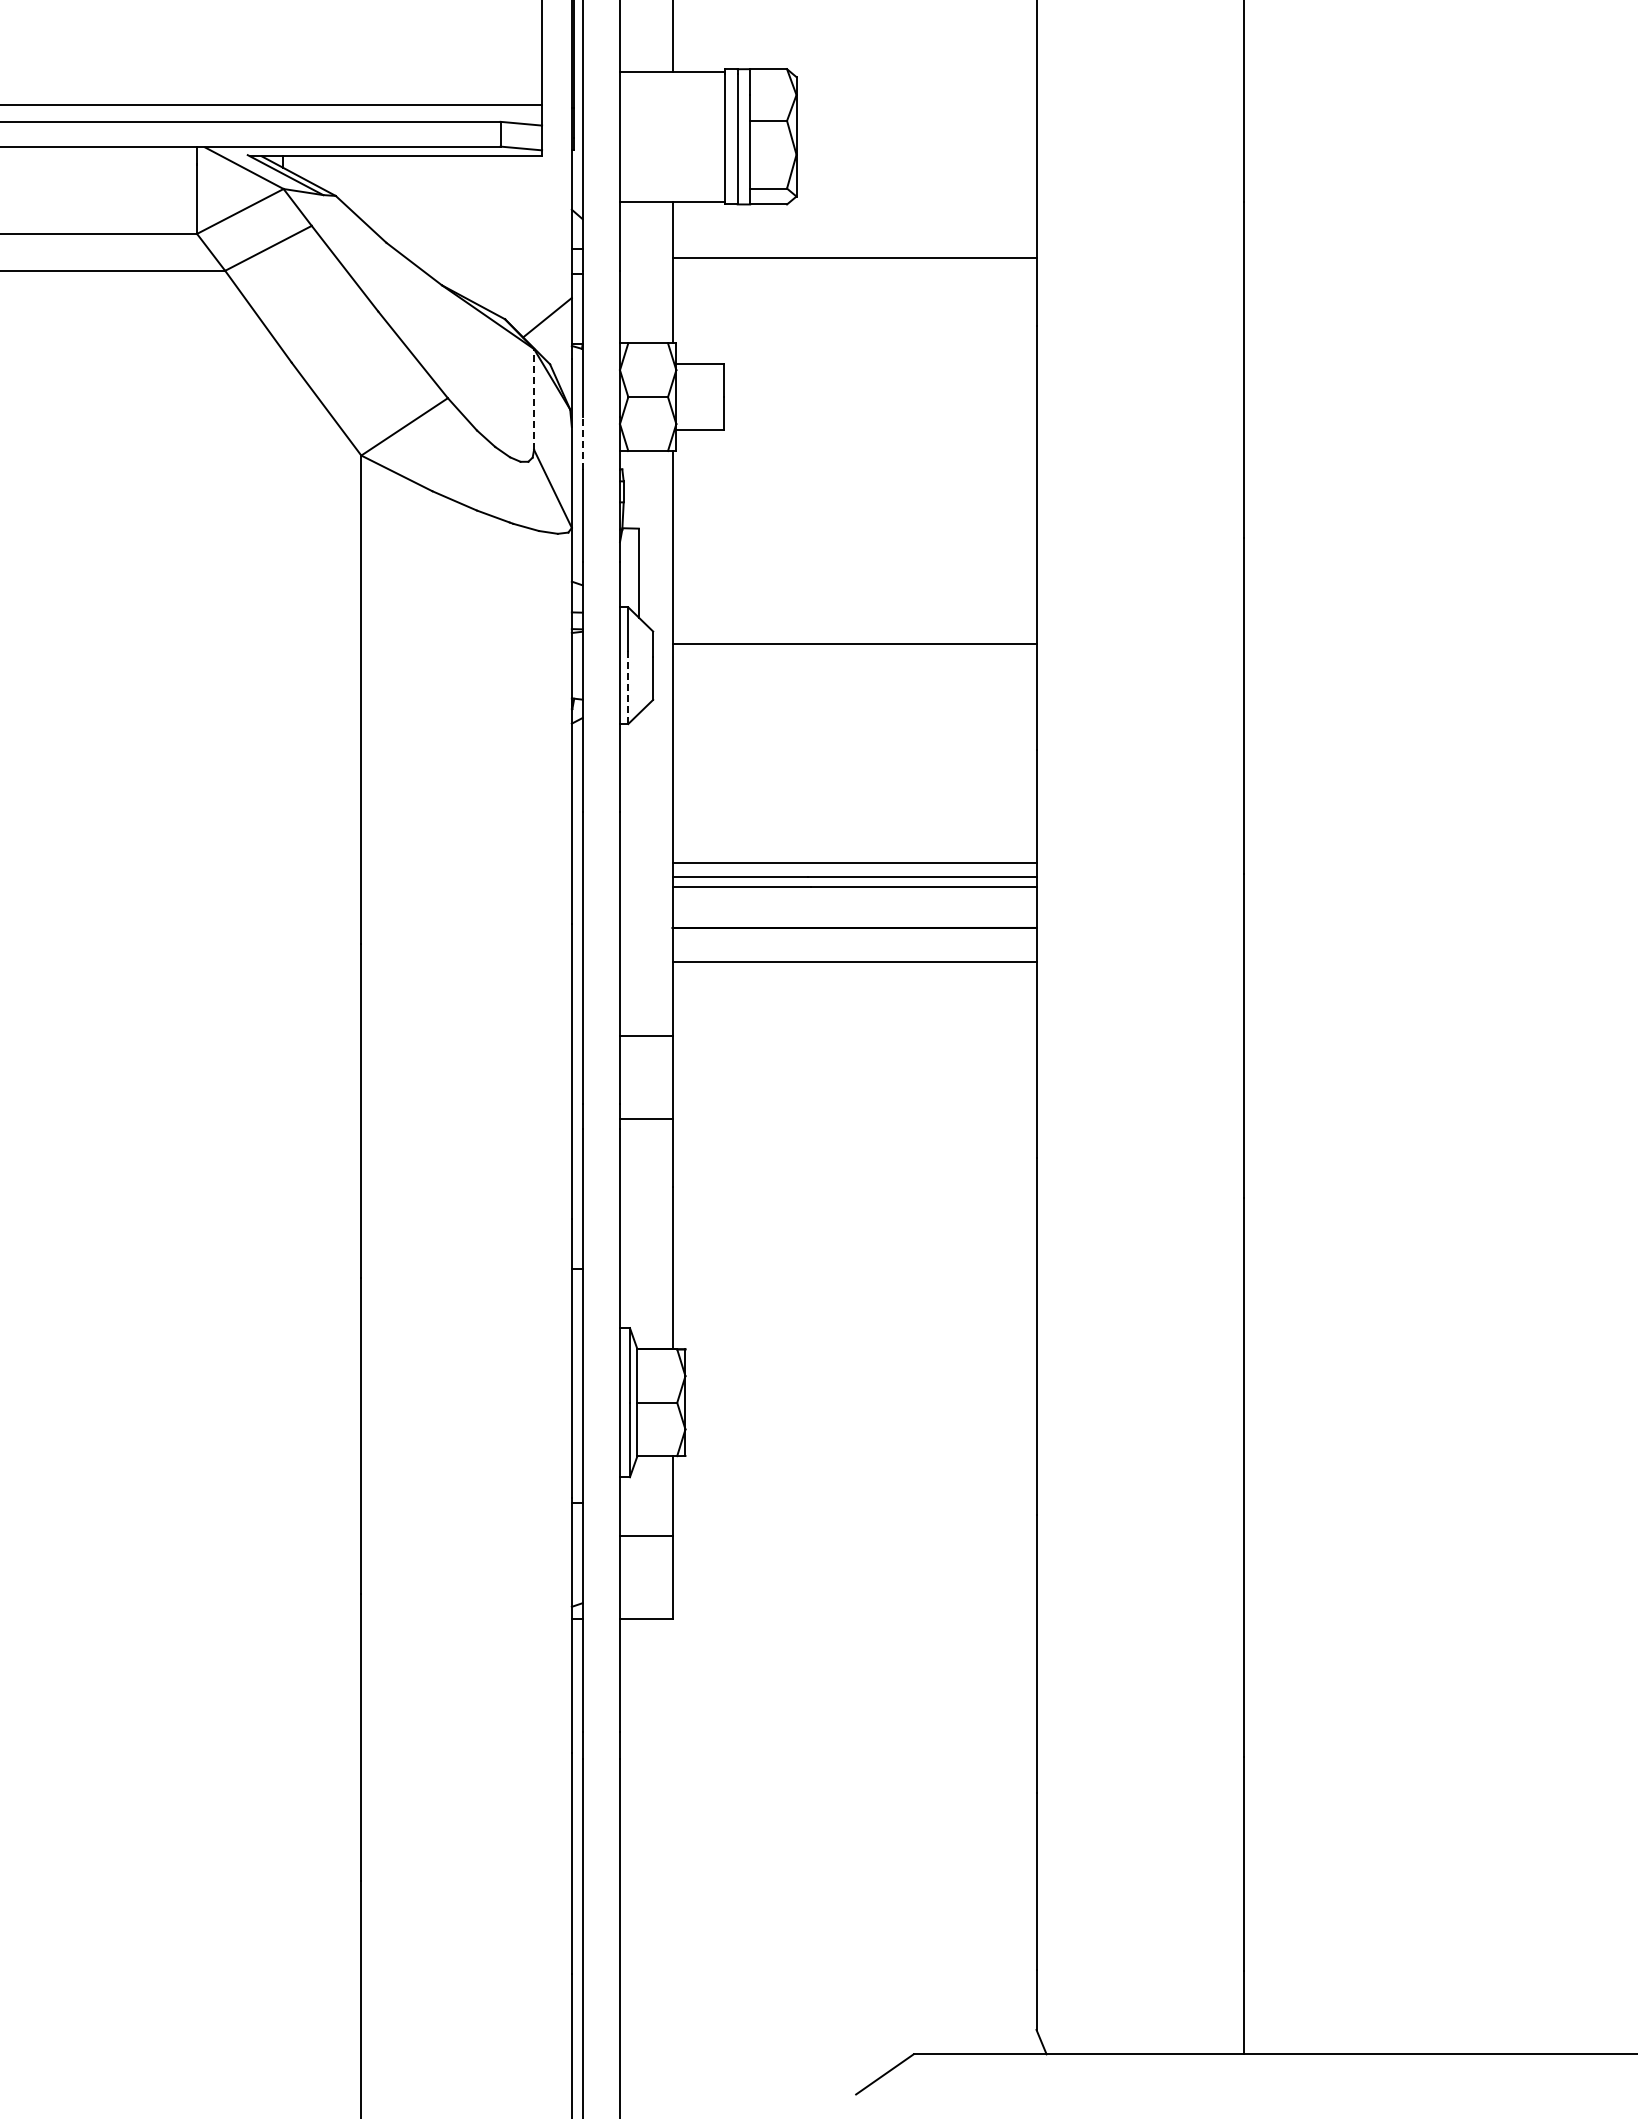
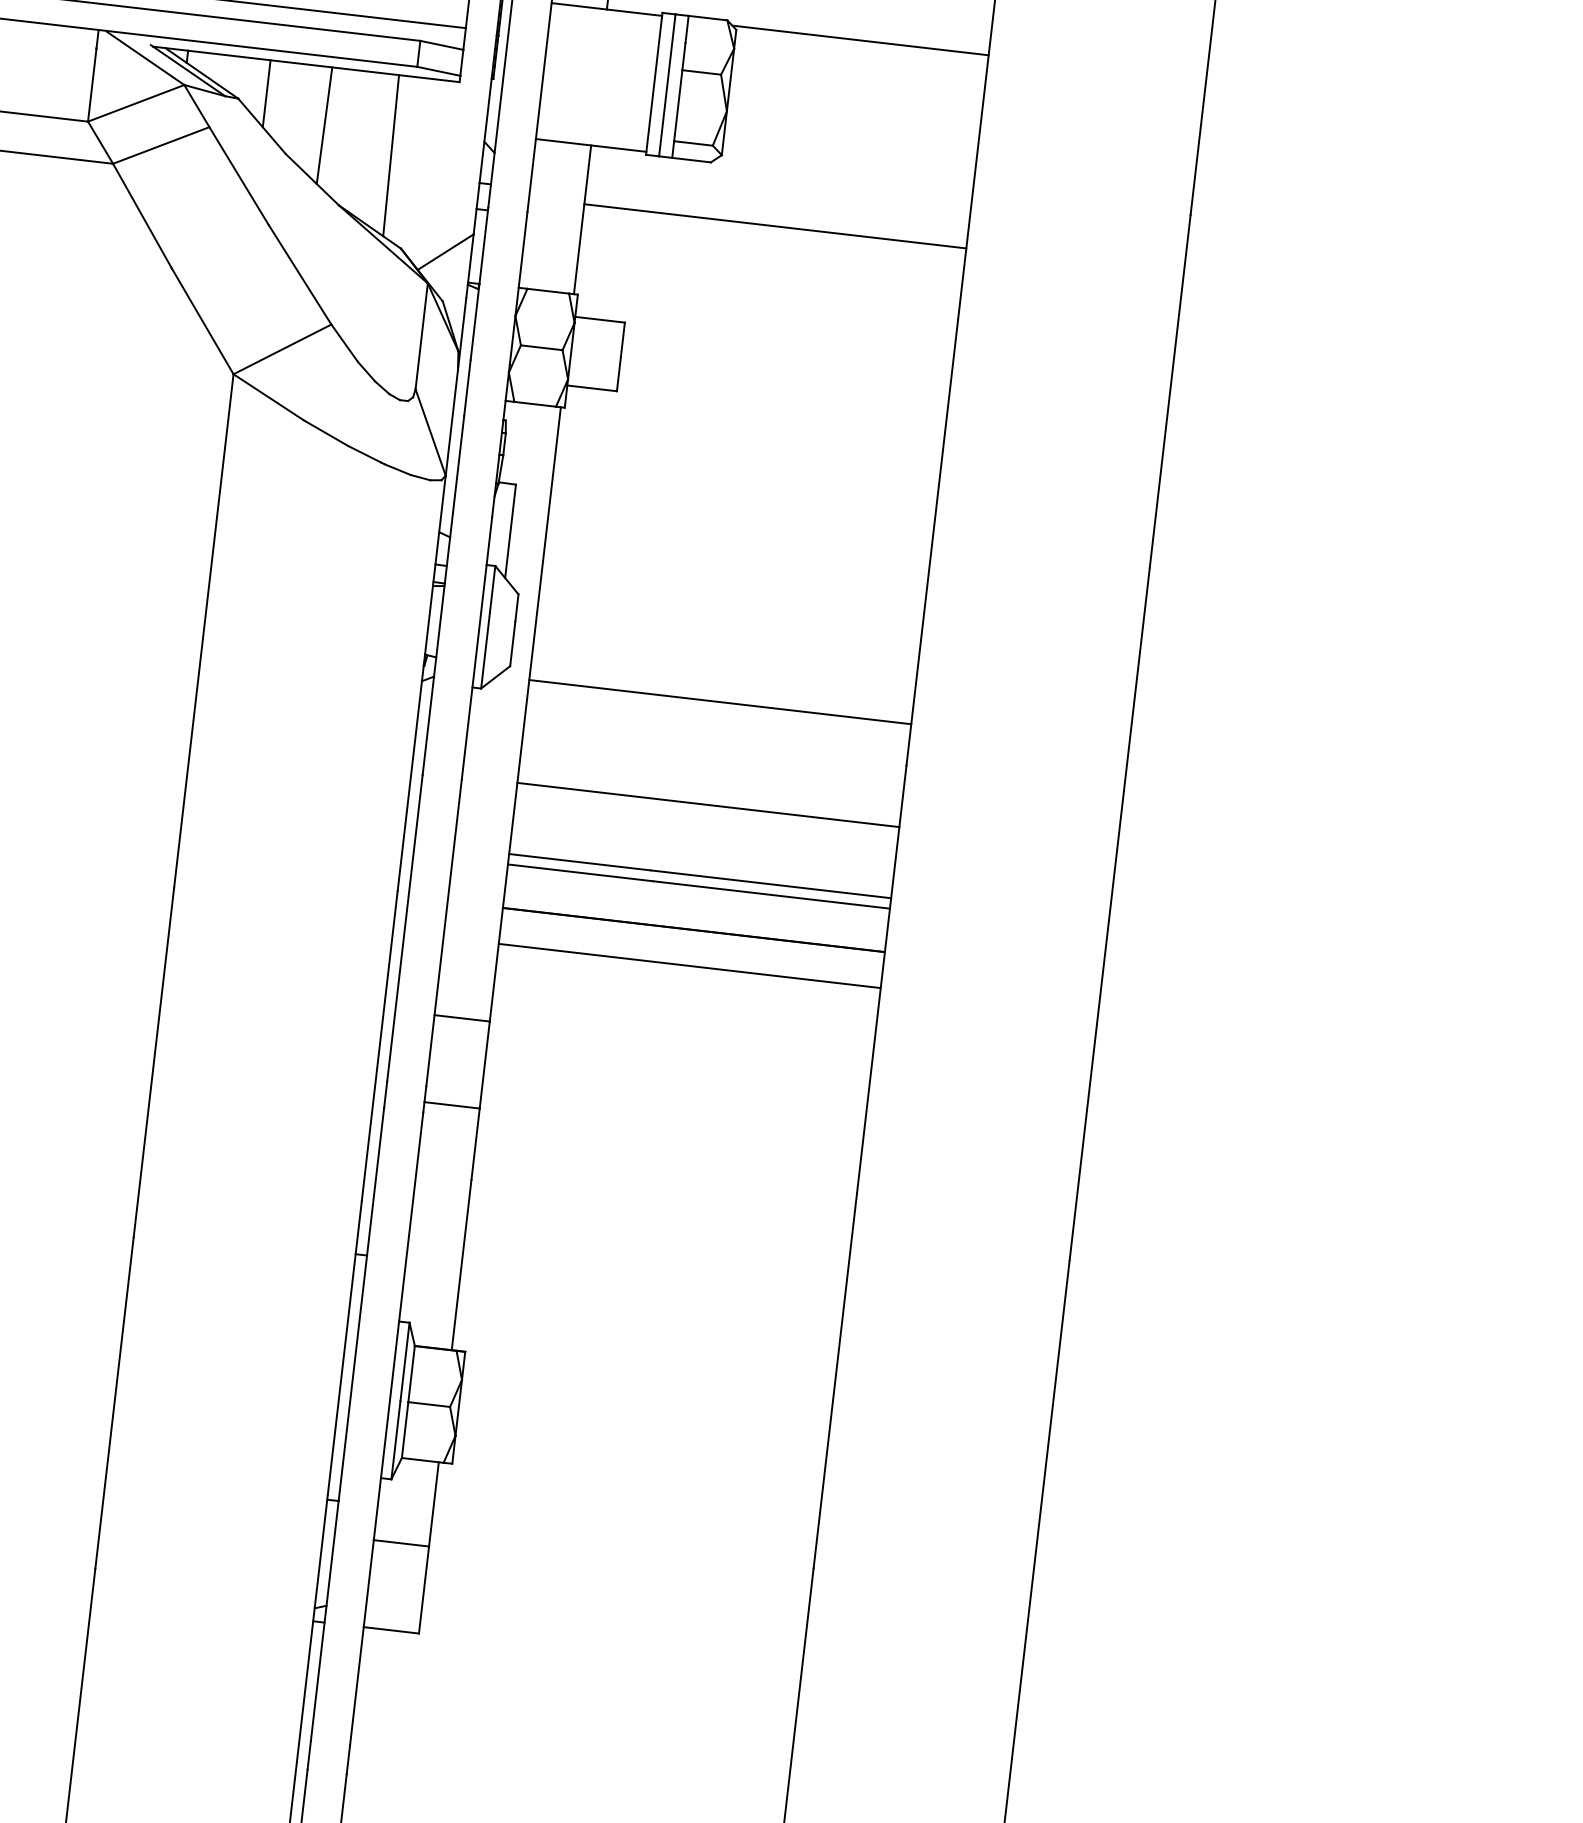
line: (914, 73) -> (860, 40), added
line: (361, 188) -> (266, 93), added
line: (419, 211) -> (324, 125), added
line: (485, 232) -> (390, 155), added
line: (534, 398) -> (422, 335), dashed -> solid
line: (582, 443) -> (467, 388), dashed -> solid
line: (854, 643) -> (720, 701), moved
line: (628, 687) -> (485, 650), dashed -> solid
line: (854, 862) -> (708, 804), moved

